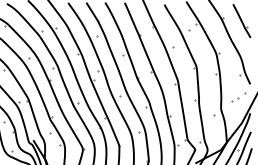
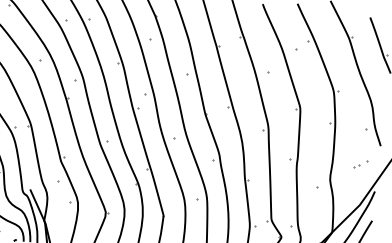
part: (238, 97) -> (359, 164), size x0.6

